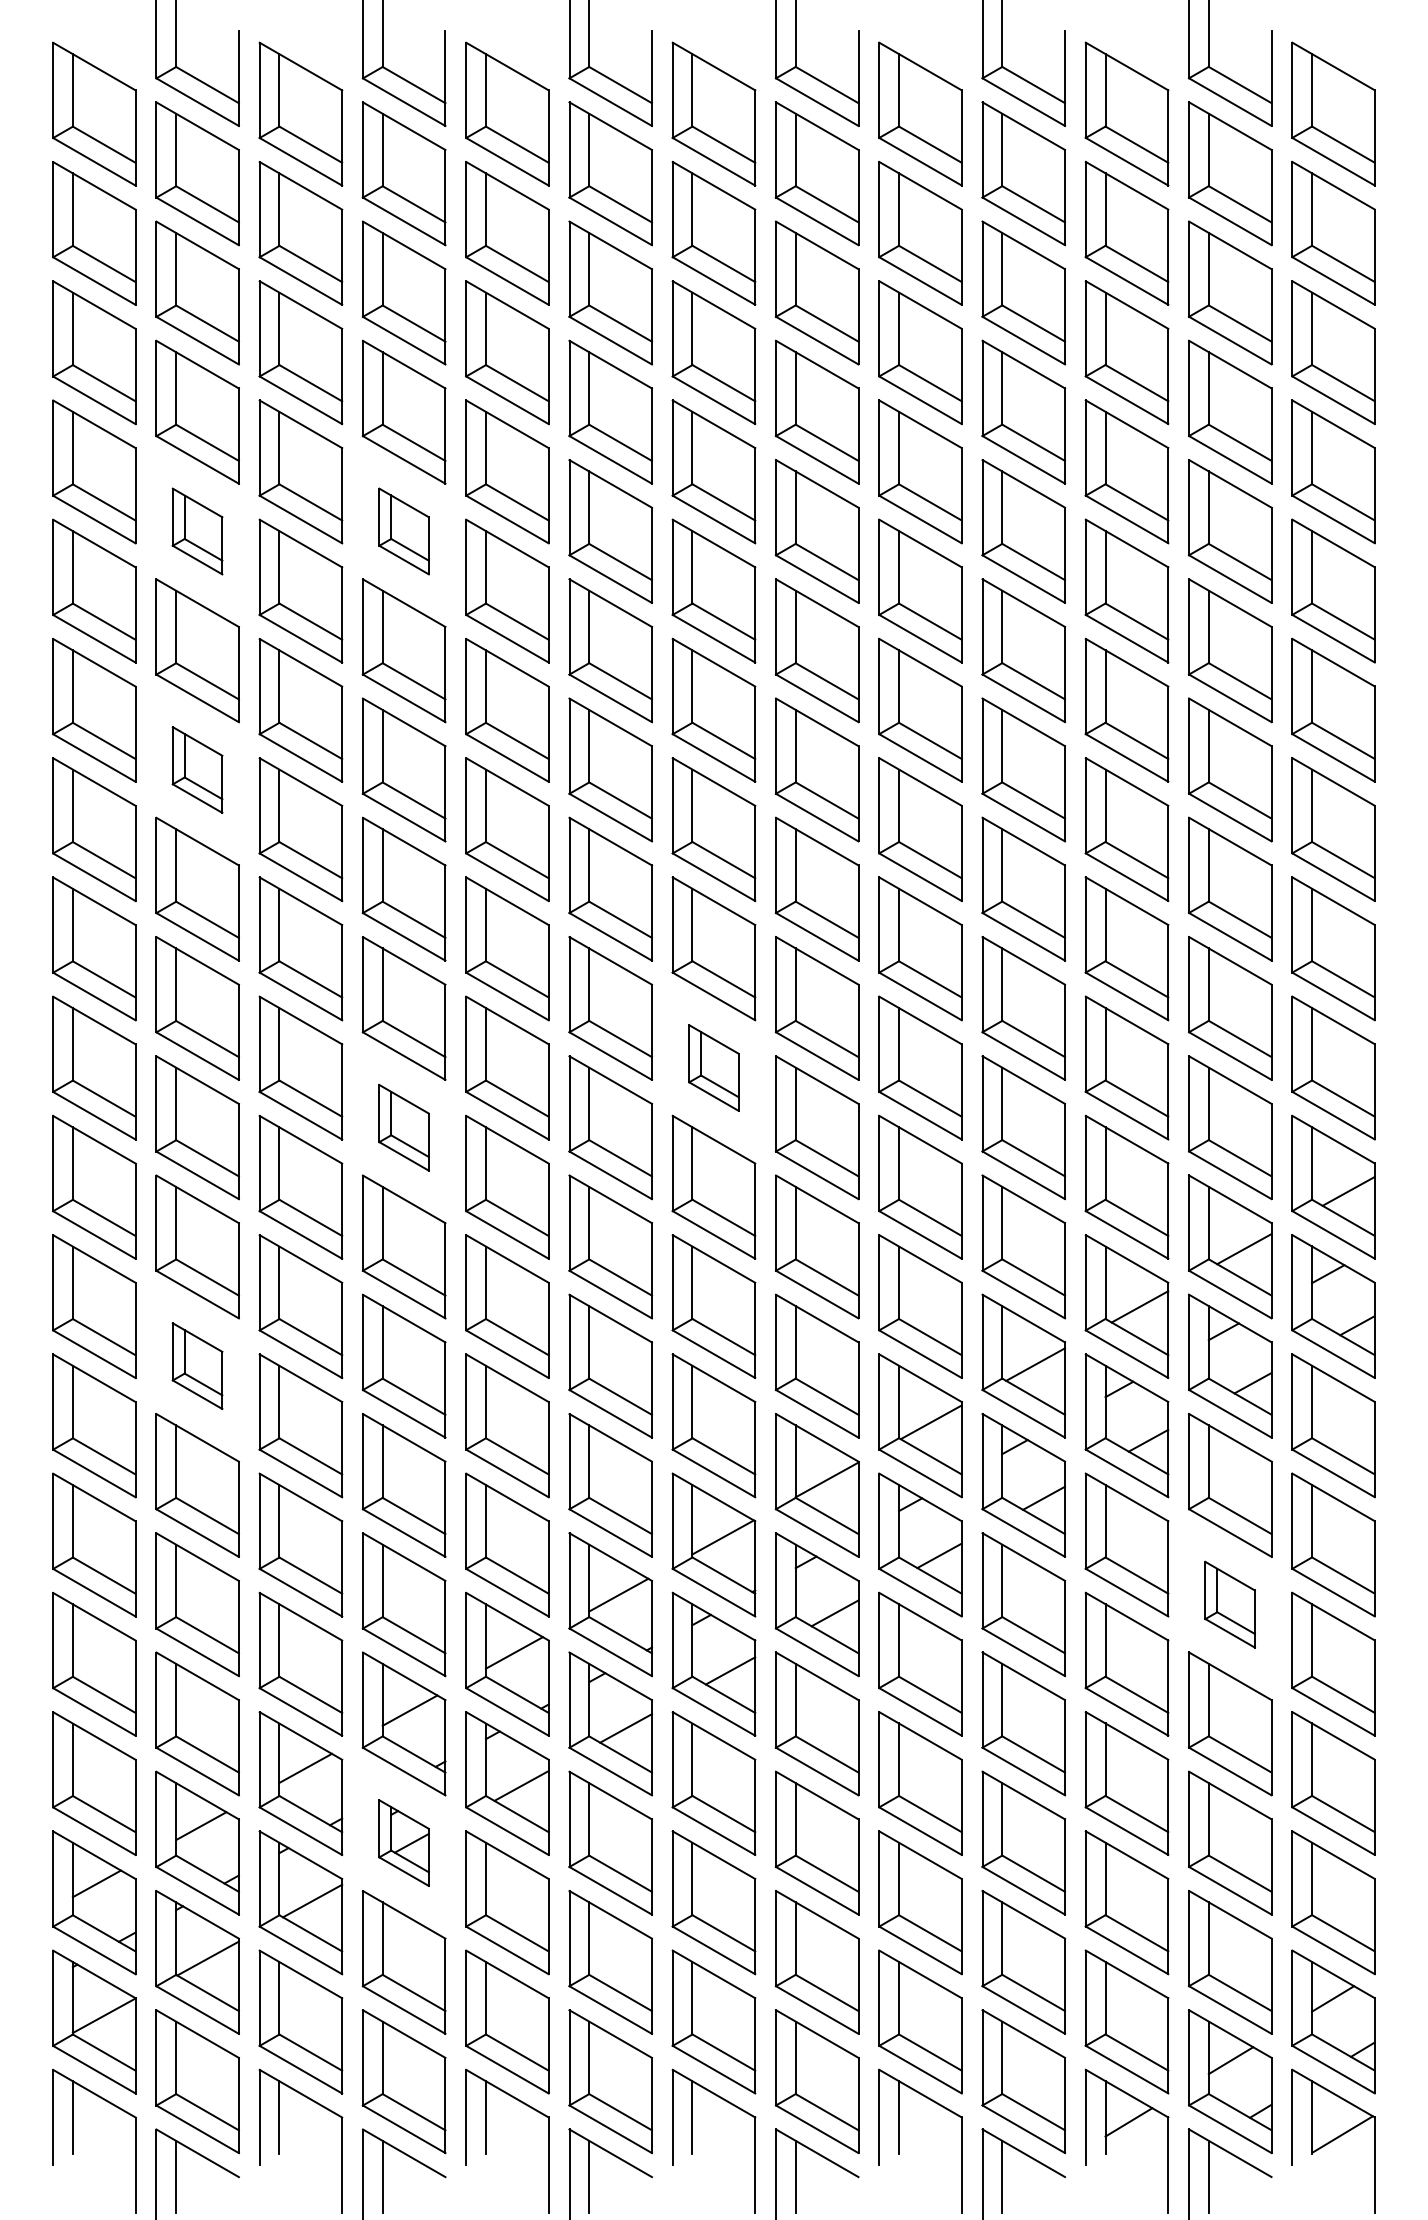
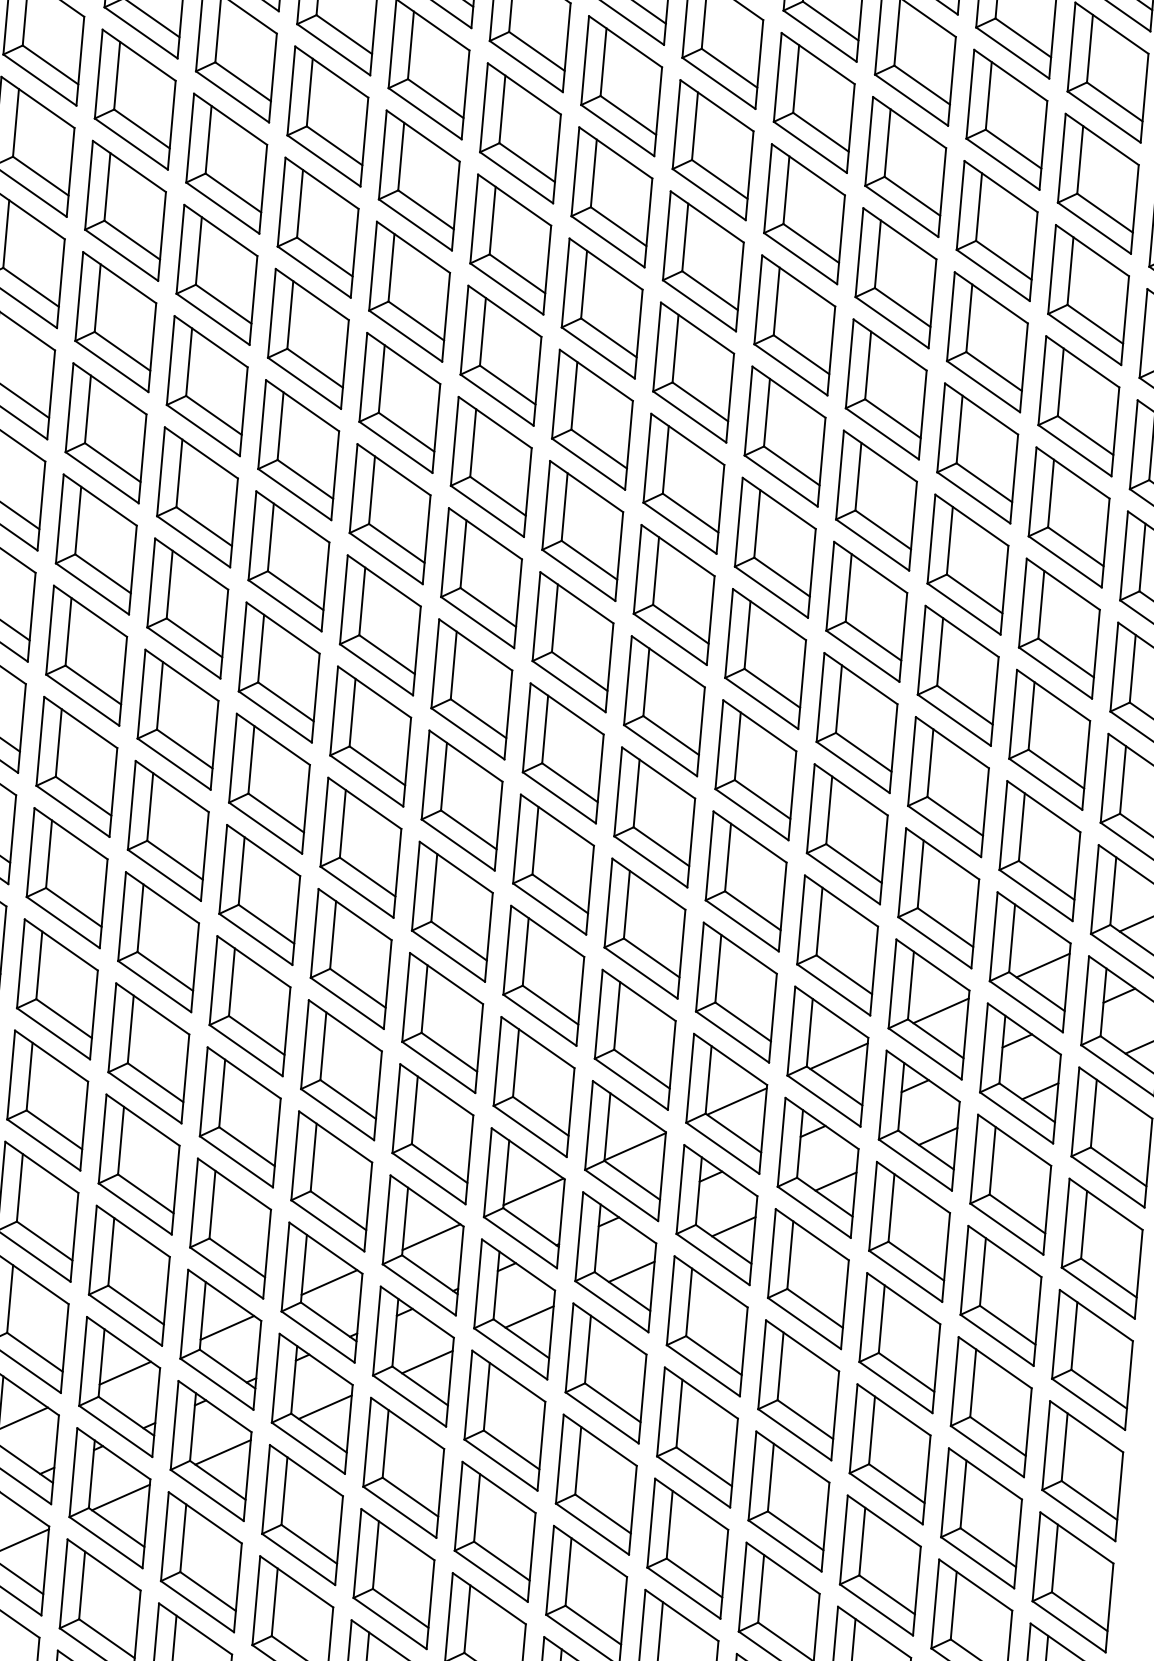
part: (197, 531) -> (125, 210), size x1.67
part: (403, 531) -> (317, 227), size x1.67
part: (197, 769) -> (105, 432), size x1.67
part: (713, 1067) -> (562, 752), size x1.67
part: (403, 1127) -> (268, 783), size x1.67
part: (197, 1365) -> (57, 988), size x1.67
part: (1229, 1604) -> (1000, 1295), size x1.67
part: (403, 1842) -> (210, 1450), size x1.67

